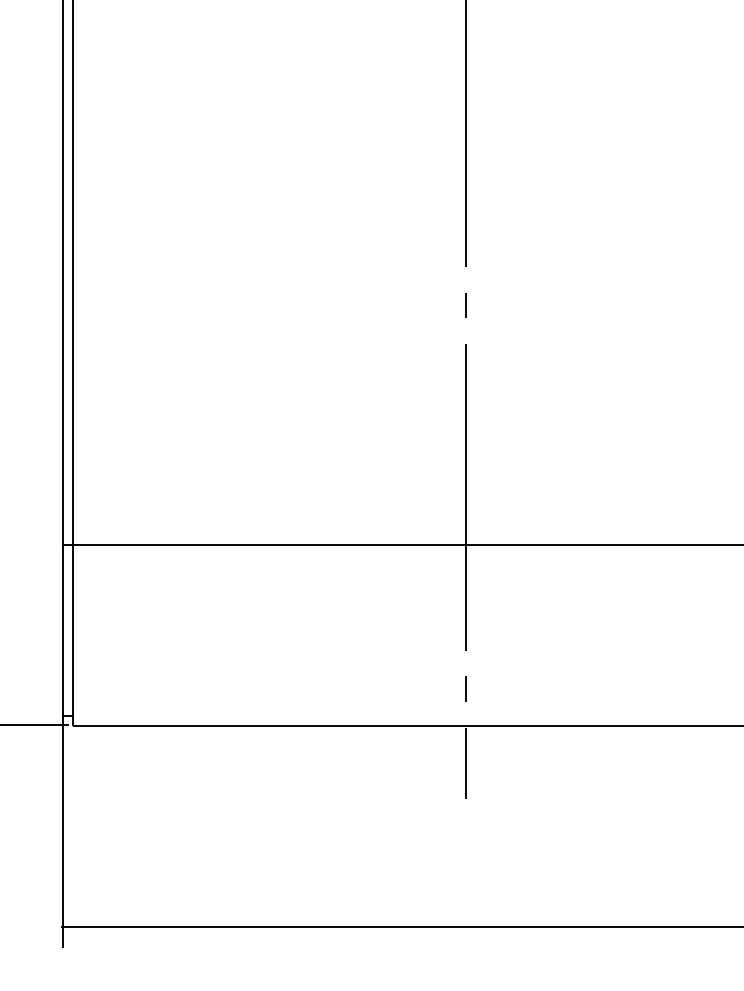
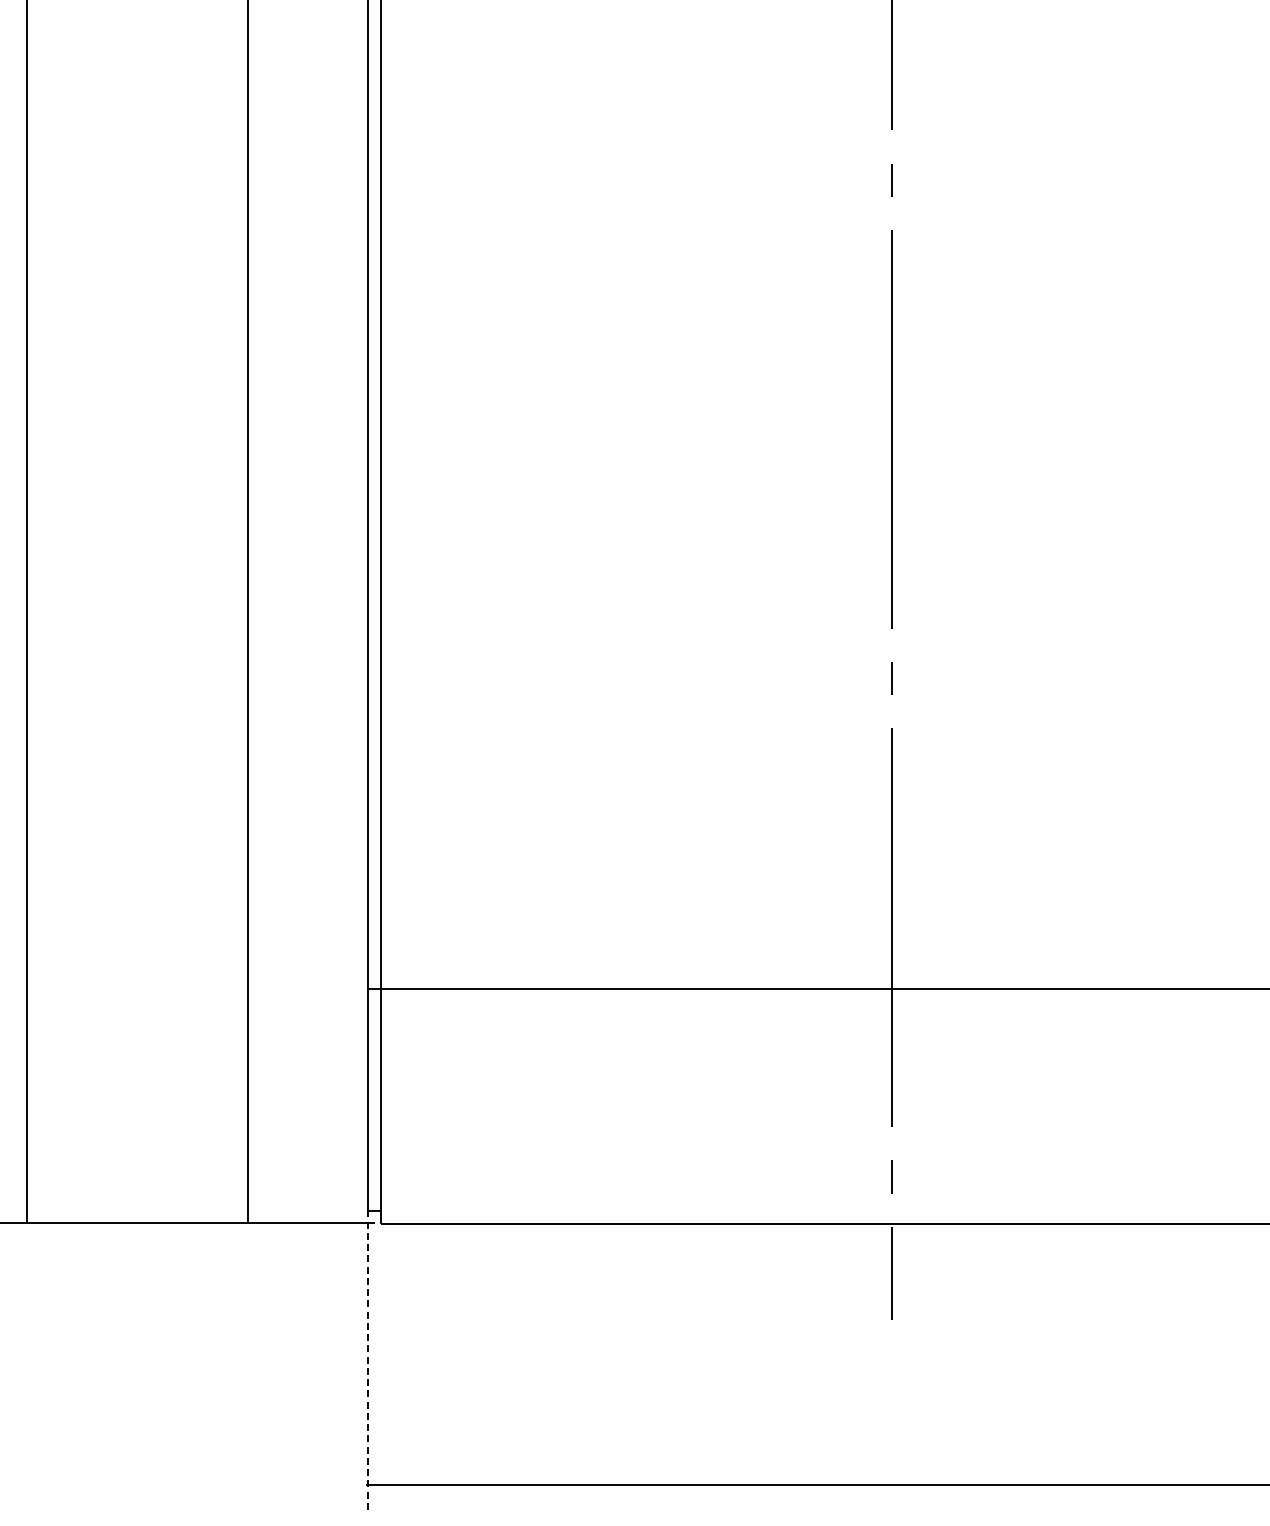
line: (63, 831) -> (368, 1361), solid -> dashed

